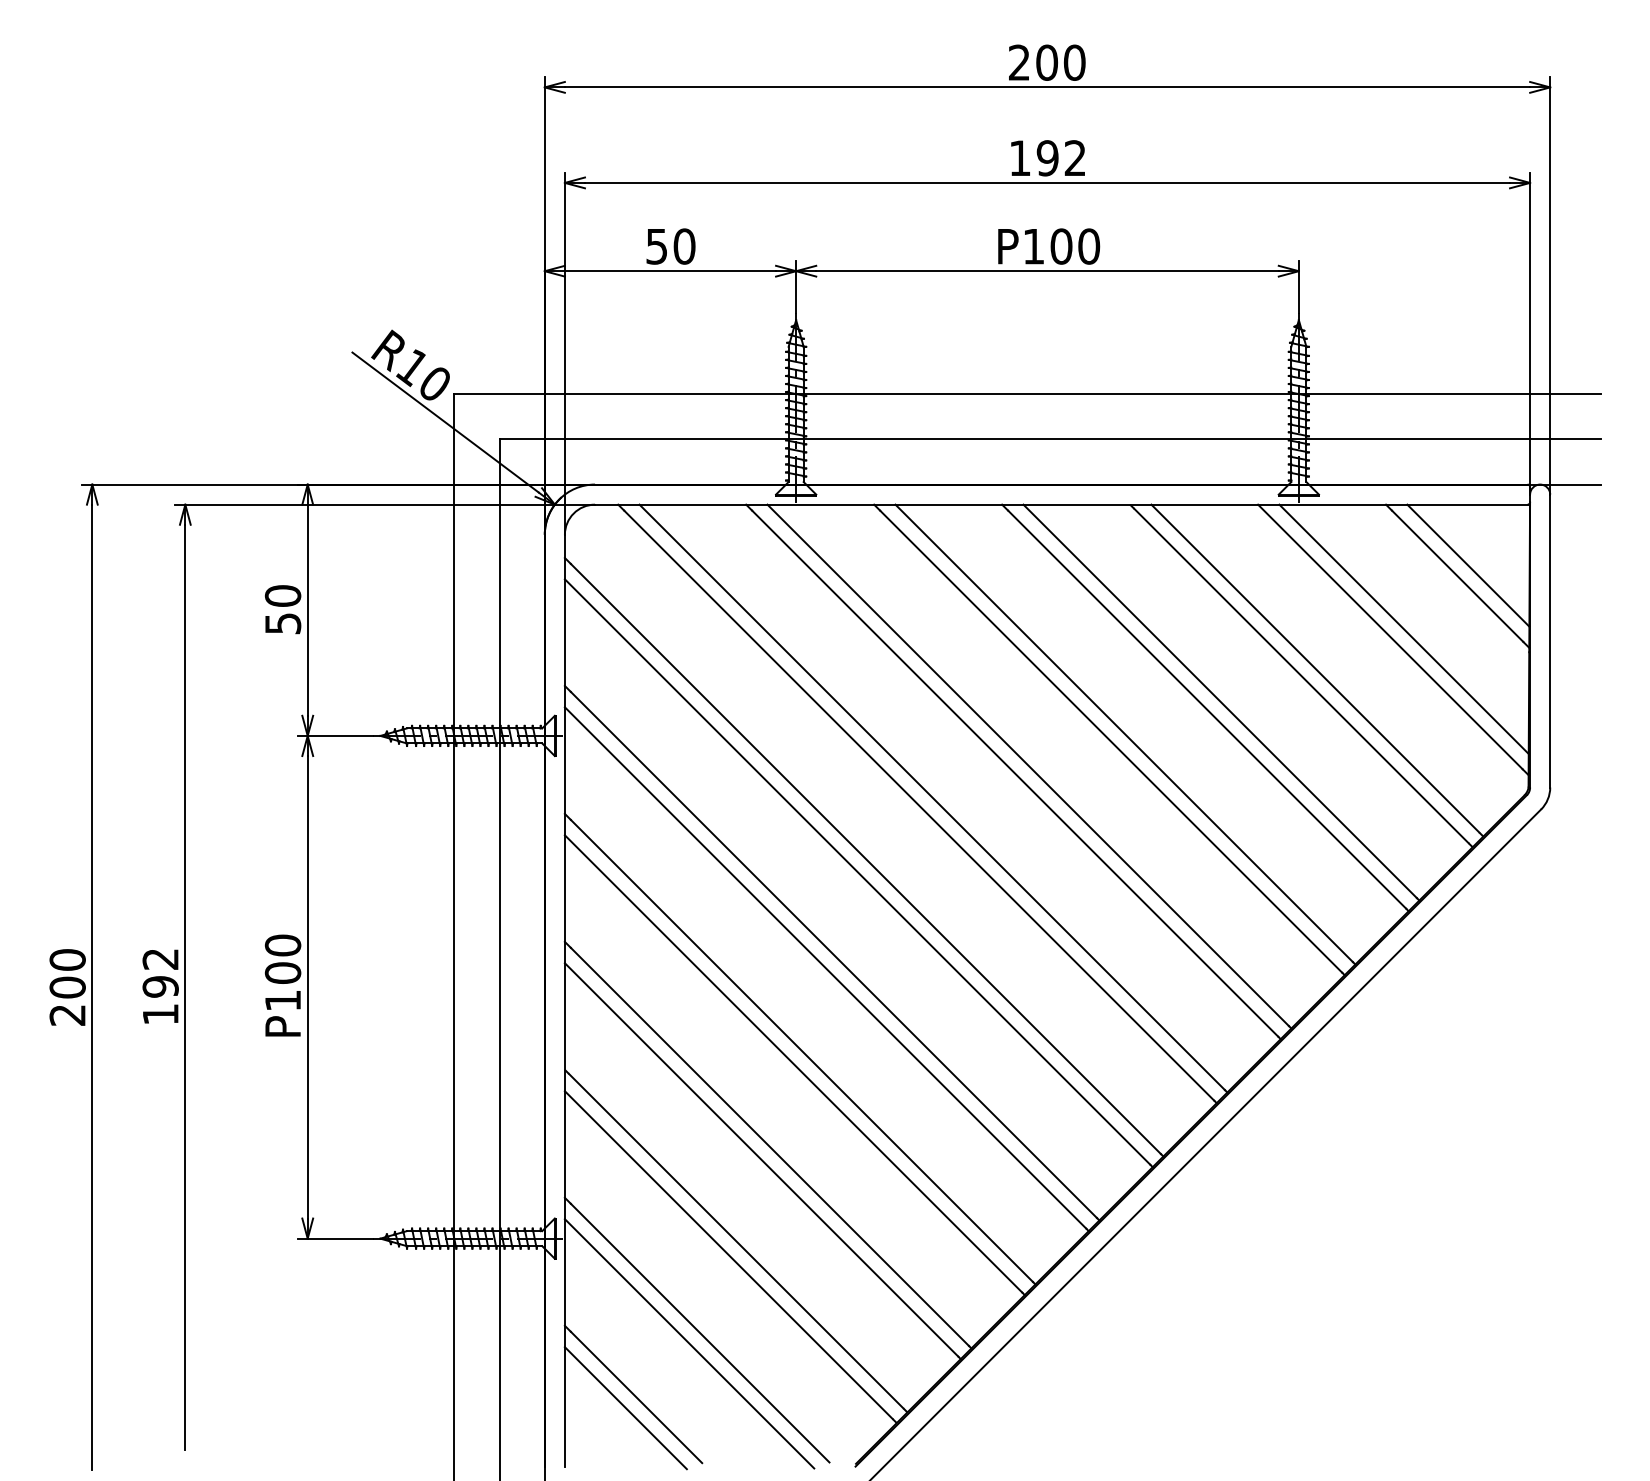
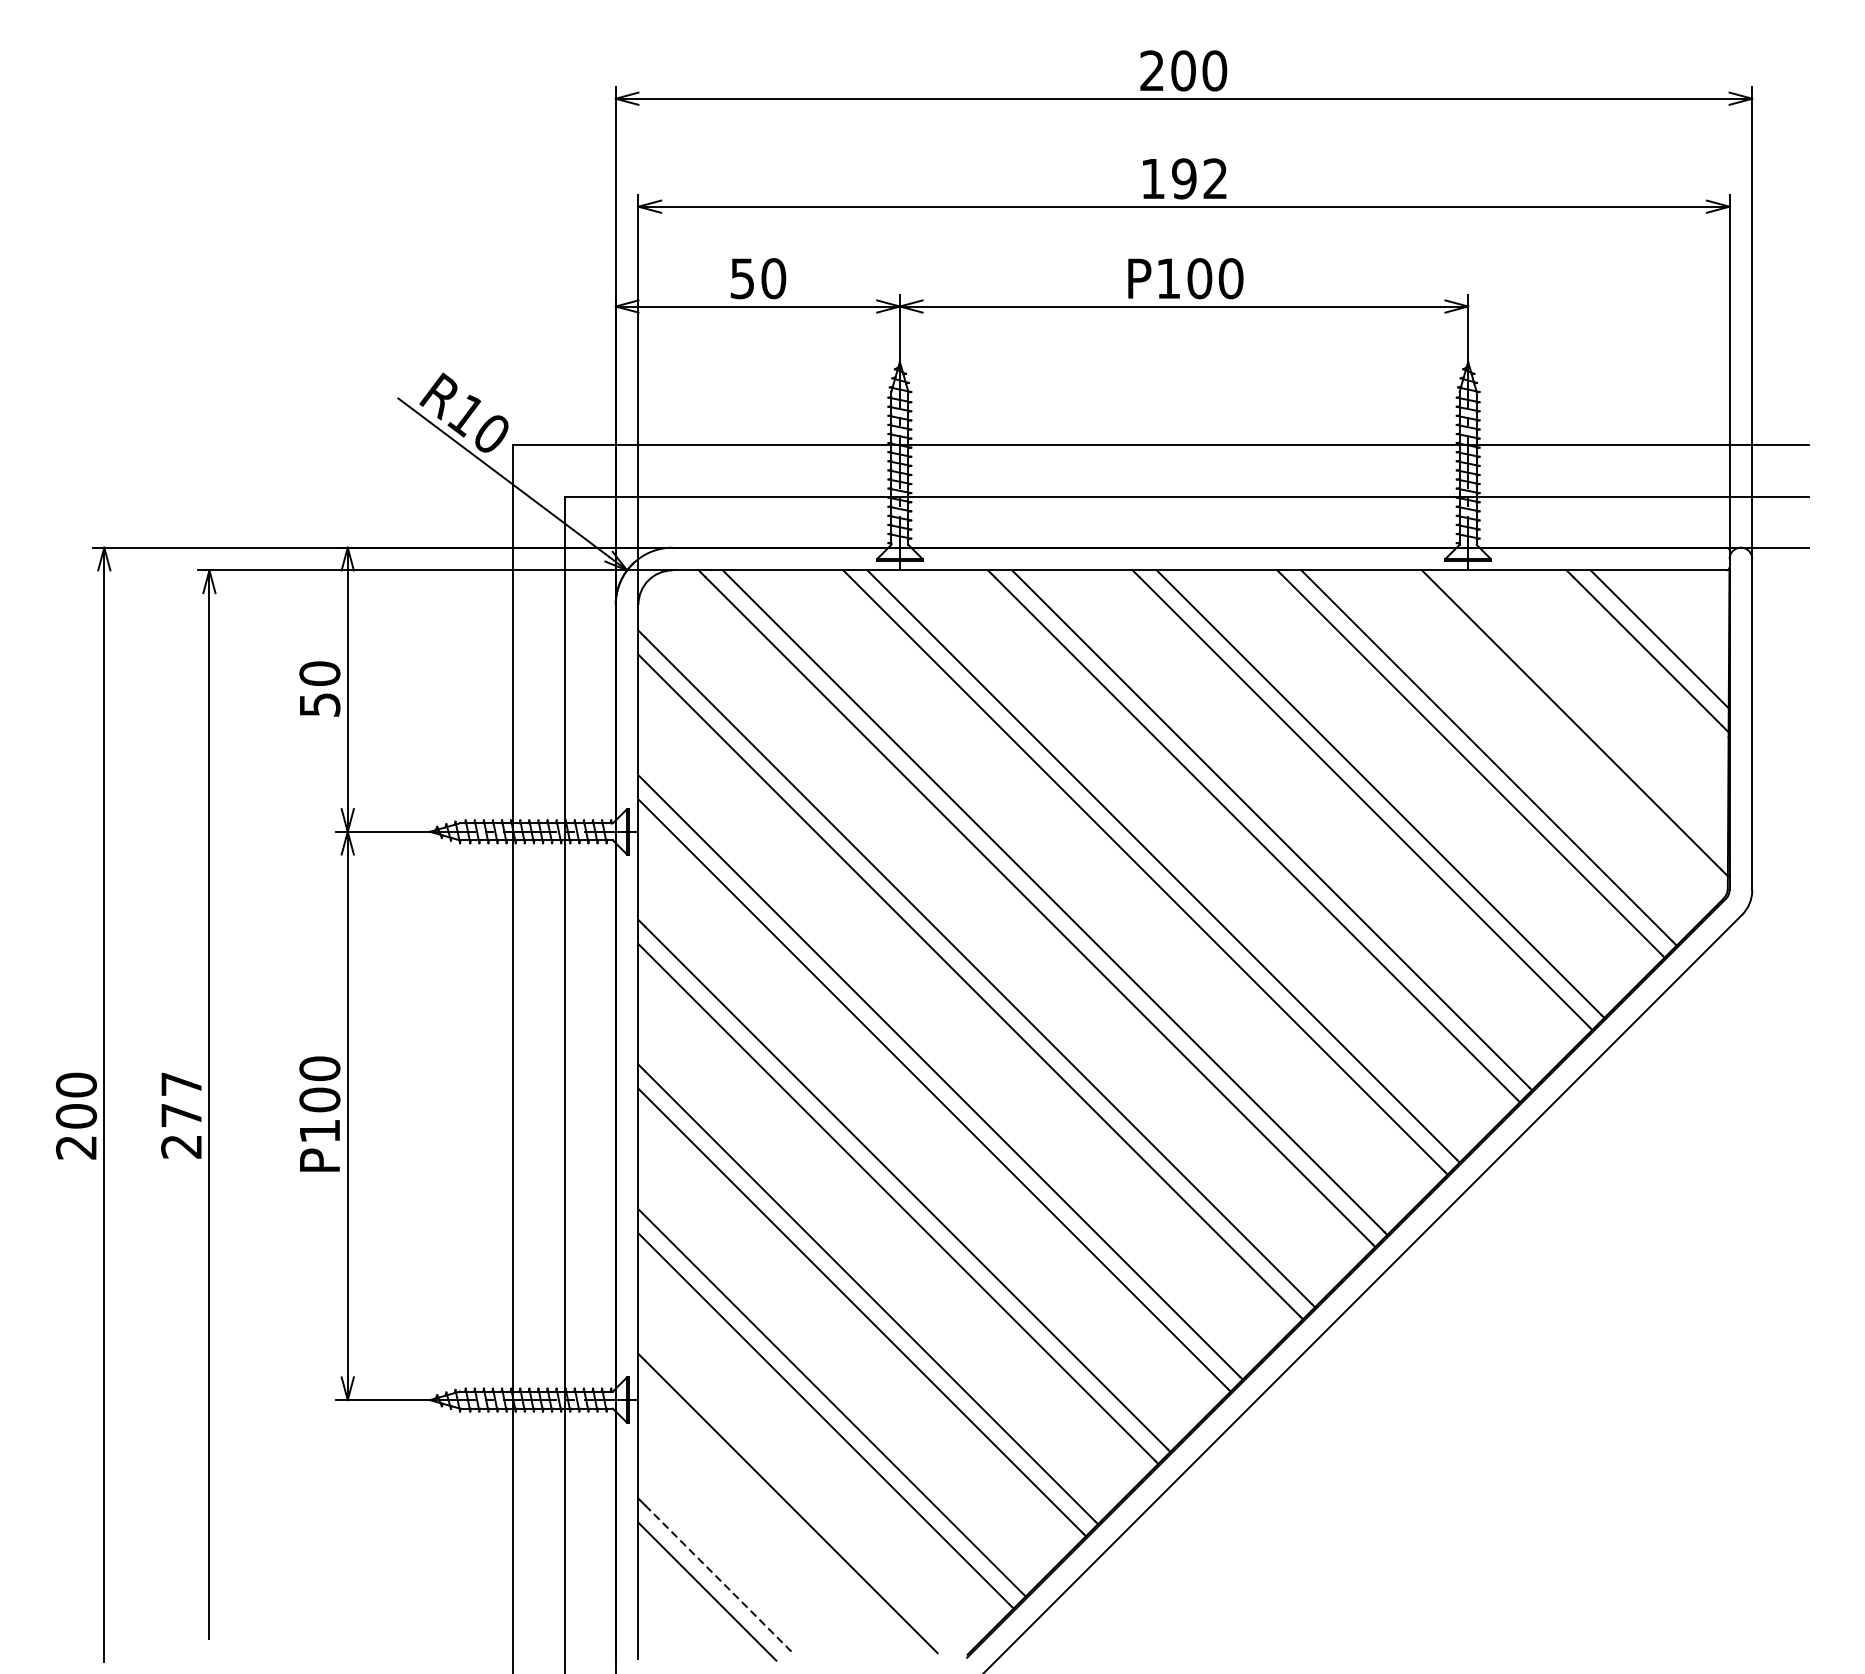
line: (1403, 628) -> (1586, 710), removed
text: (160, 987) -> (181, 1116), 192 -> 277
line: (689, 1343) -> (779, 1518), removed
line: (636, 1397) -> (719, 1579), solid -> dashed

